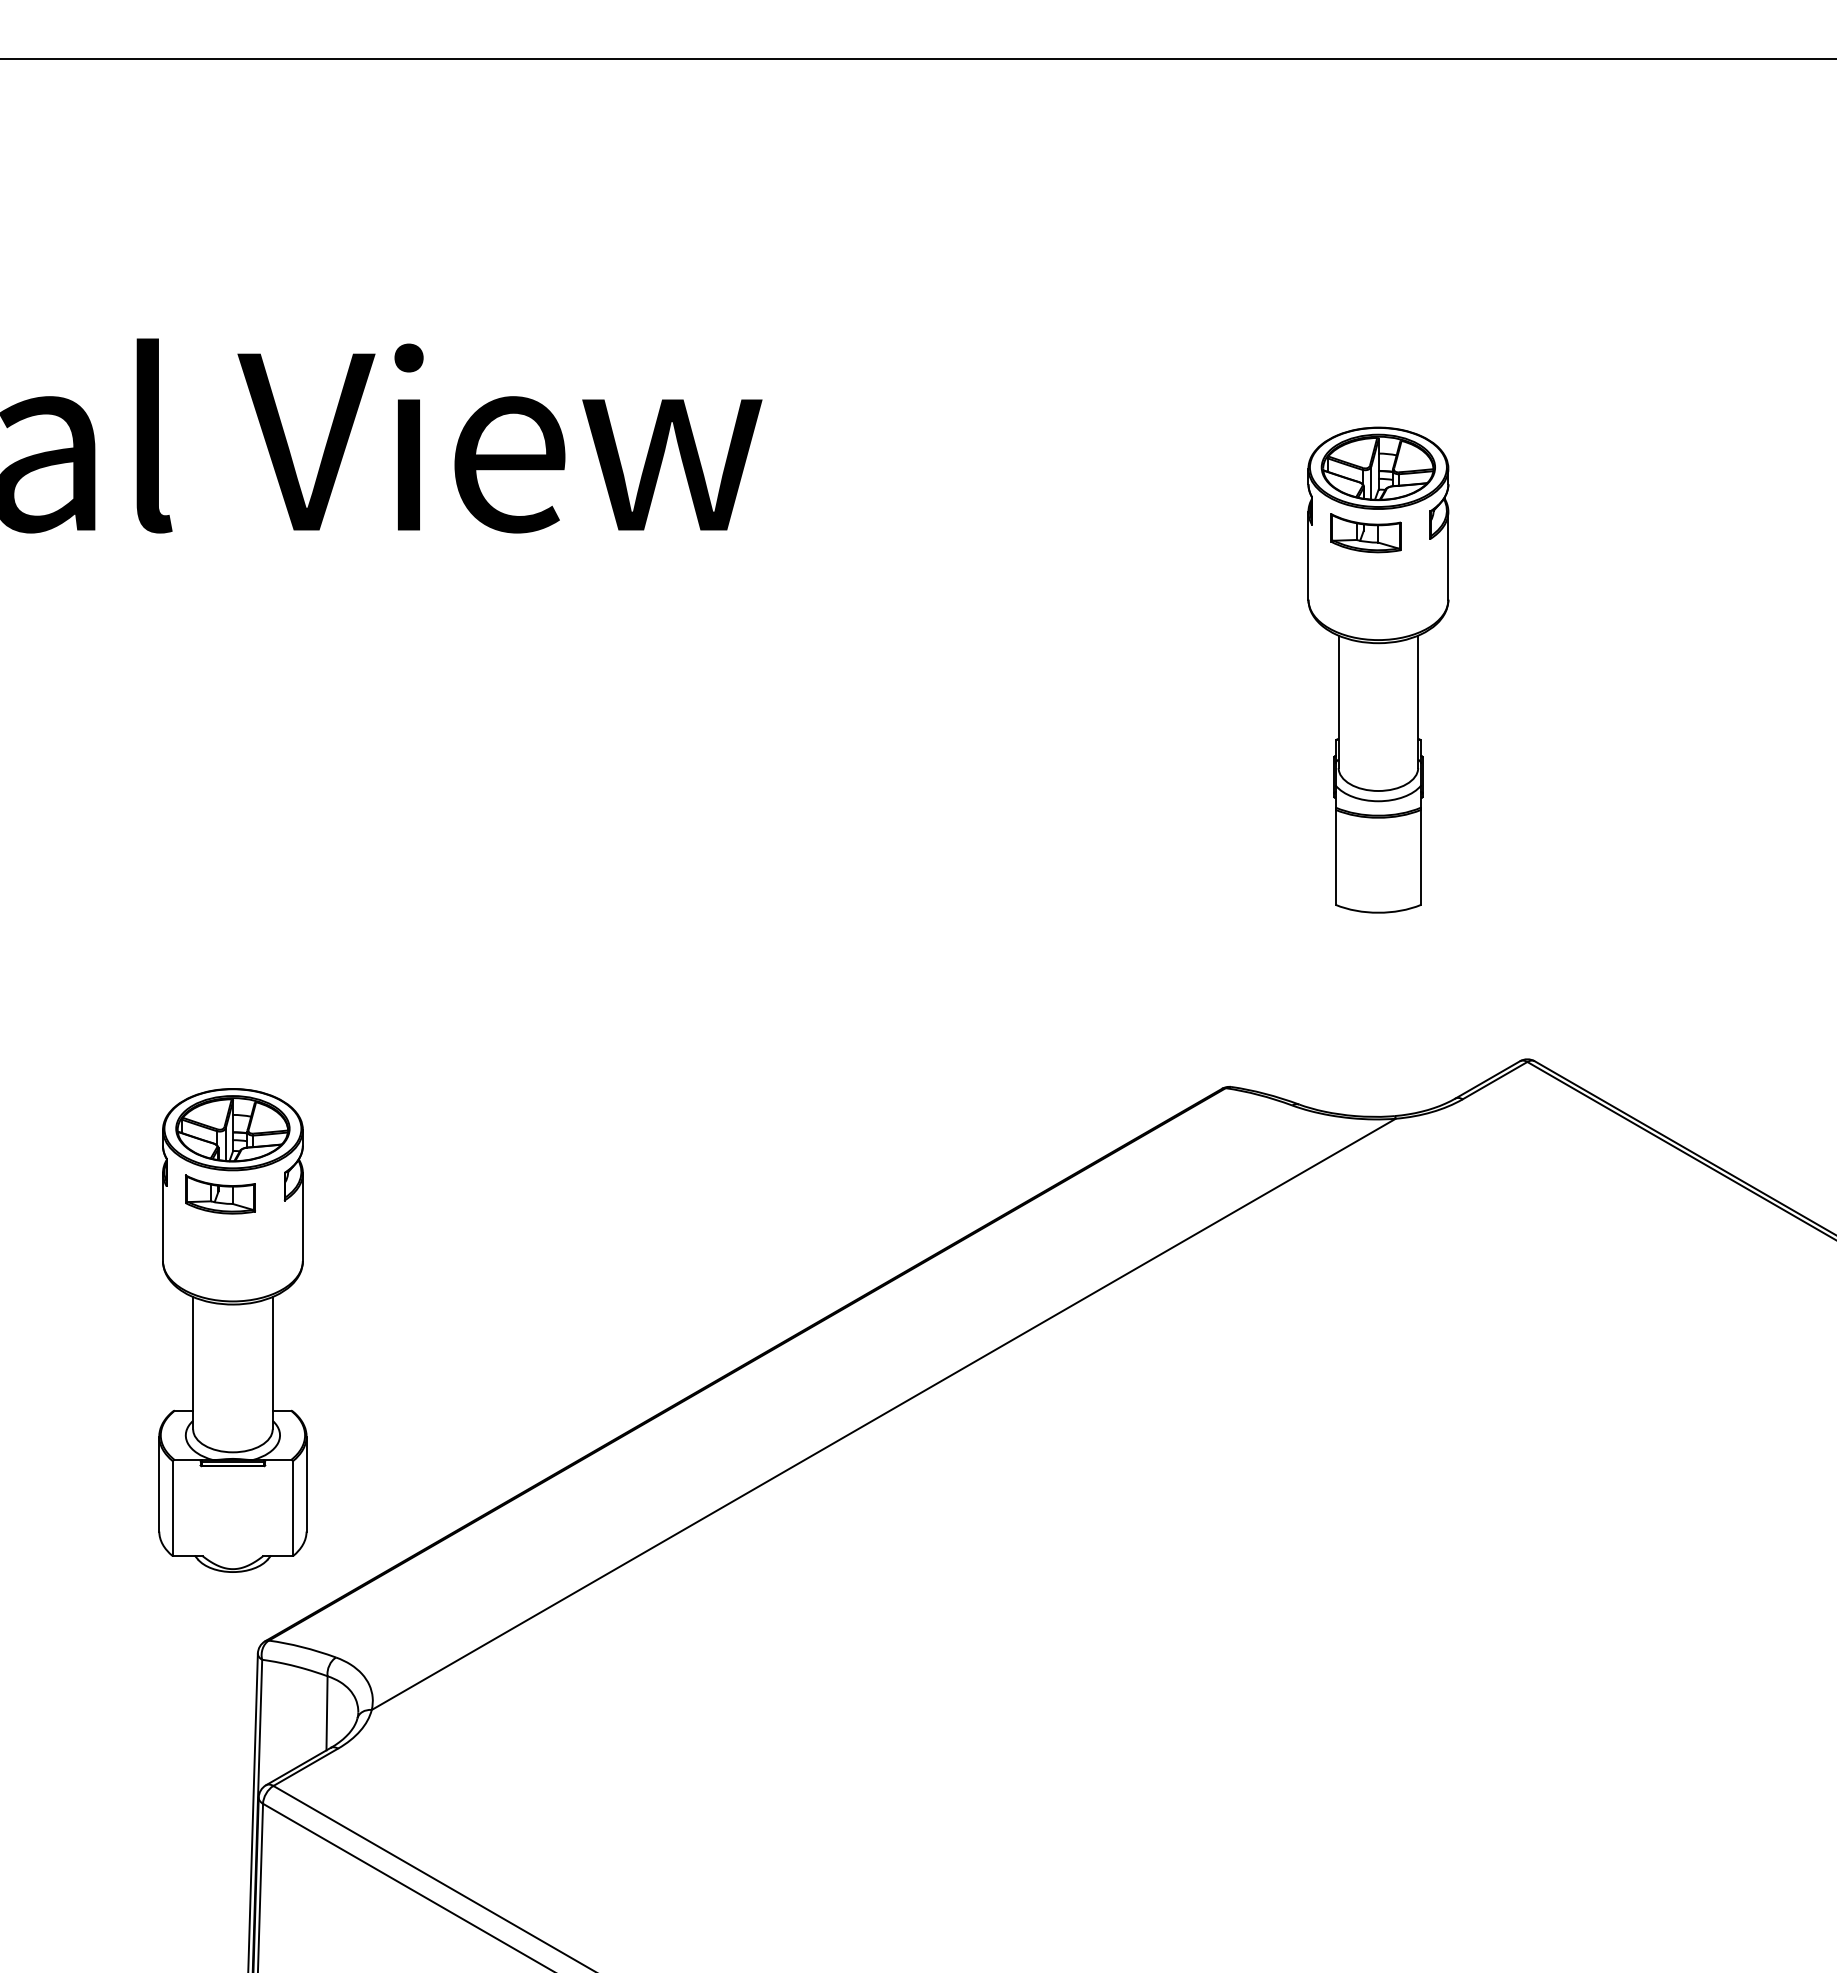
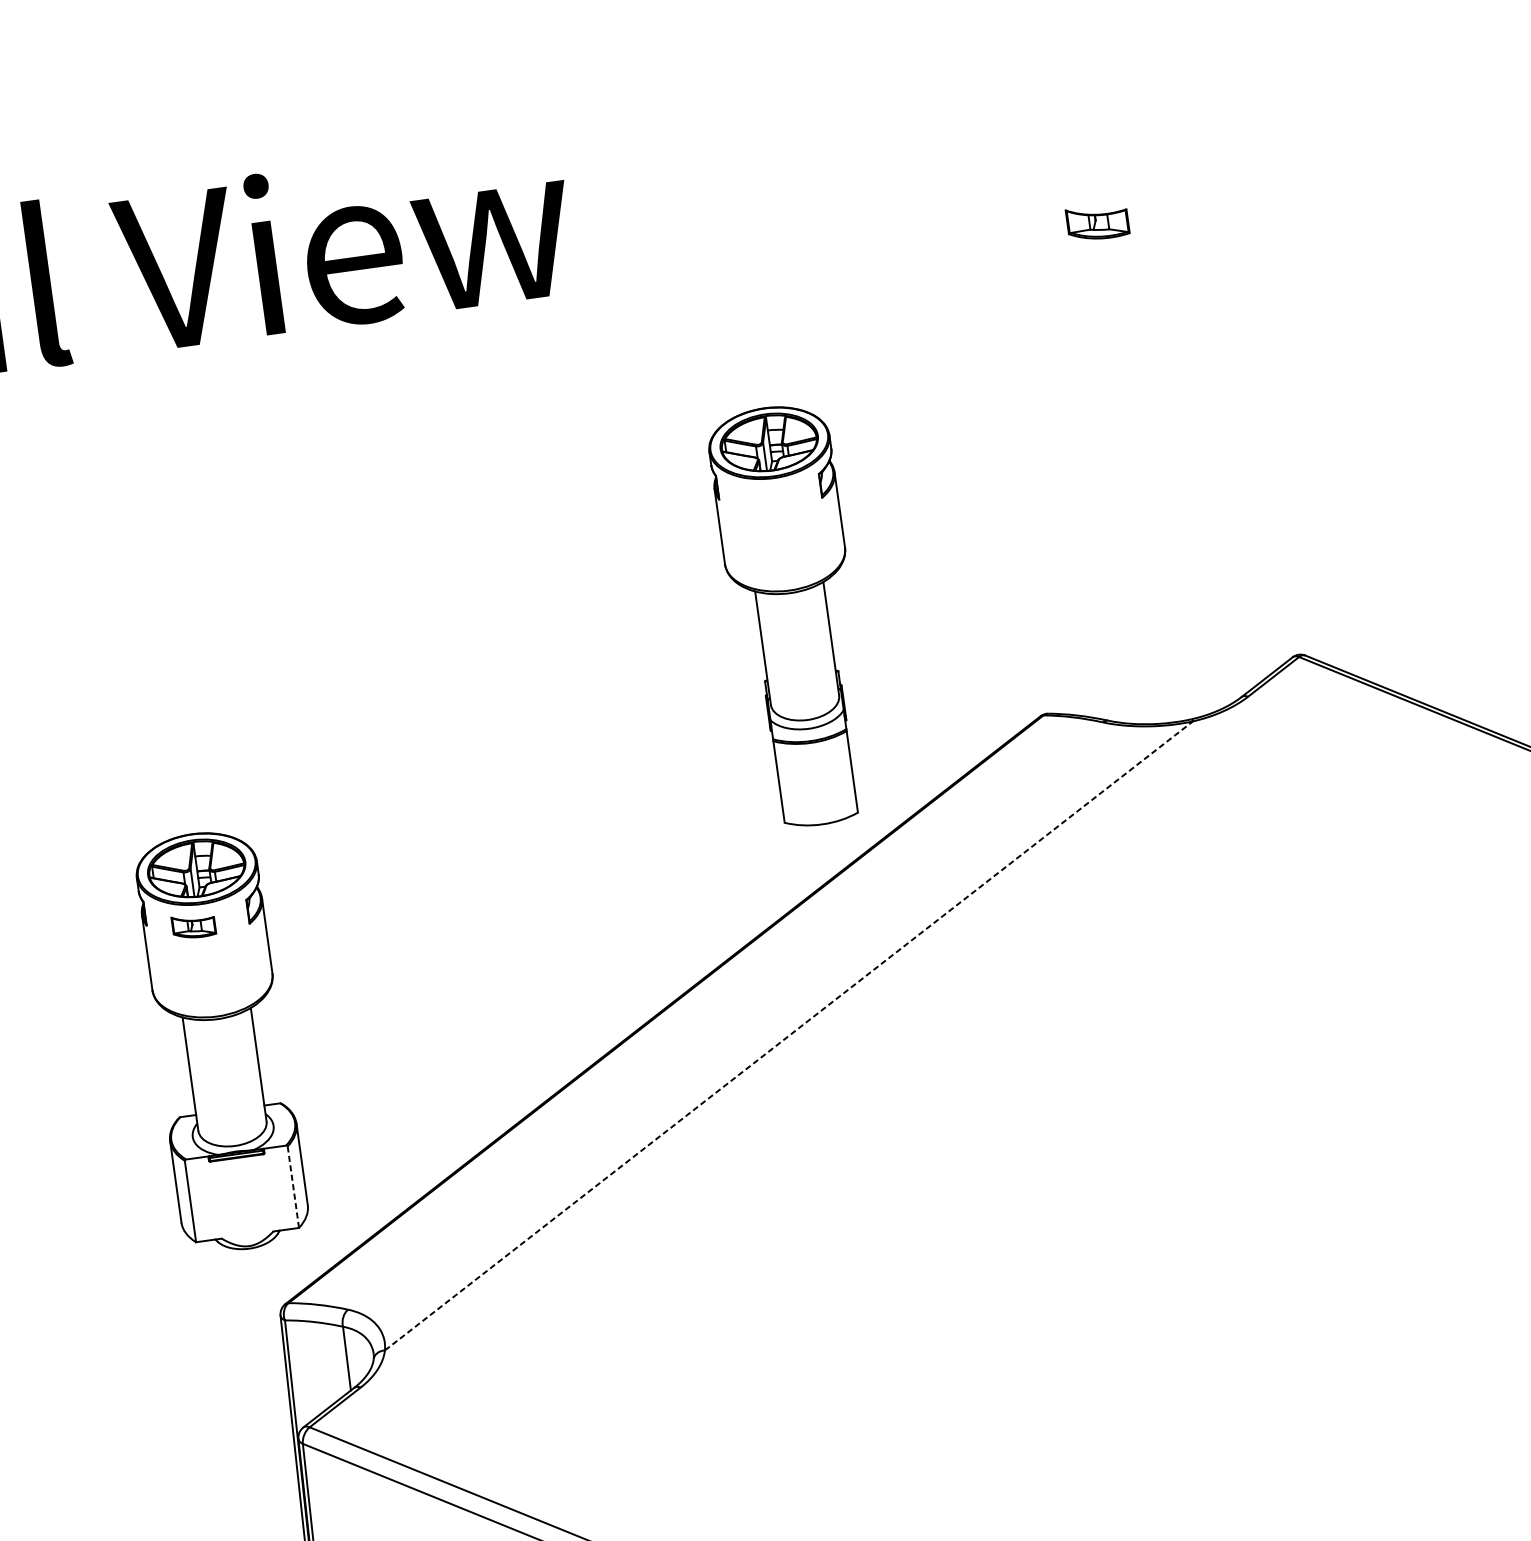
part: (1378, 669) -> (793, 615), moved
part: (220, 1194) -> (193, 926), size x0.7
line: (884, 1414) -> (789, 1035), solid -> dashed
line: (292, 1509) -> (293, 1187), solid -> dashed

